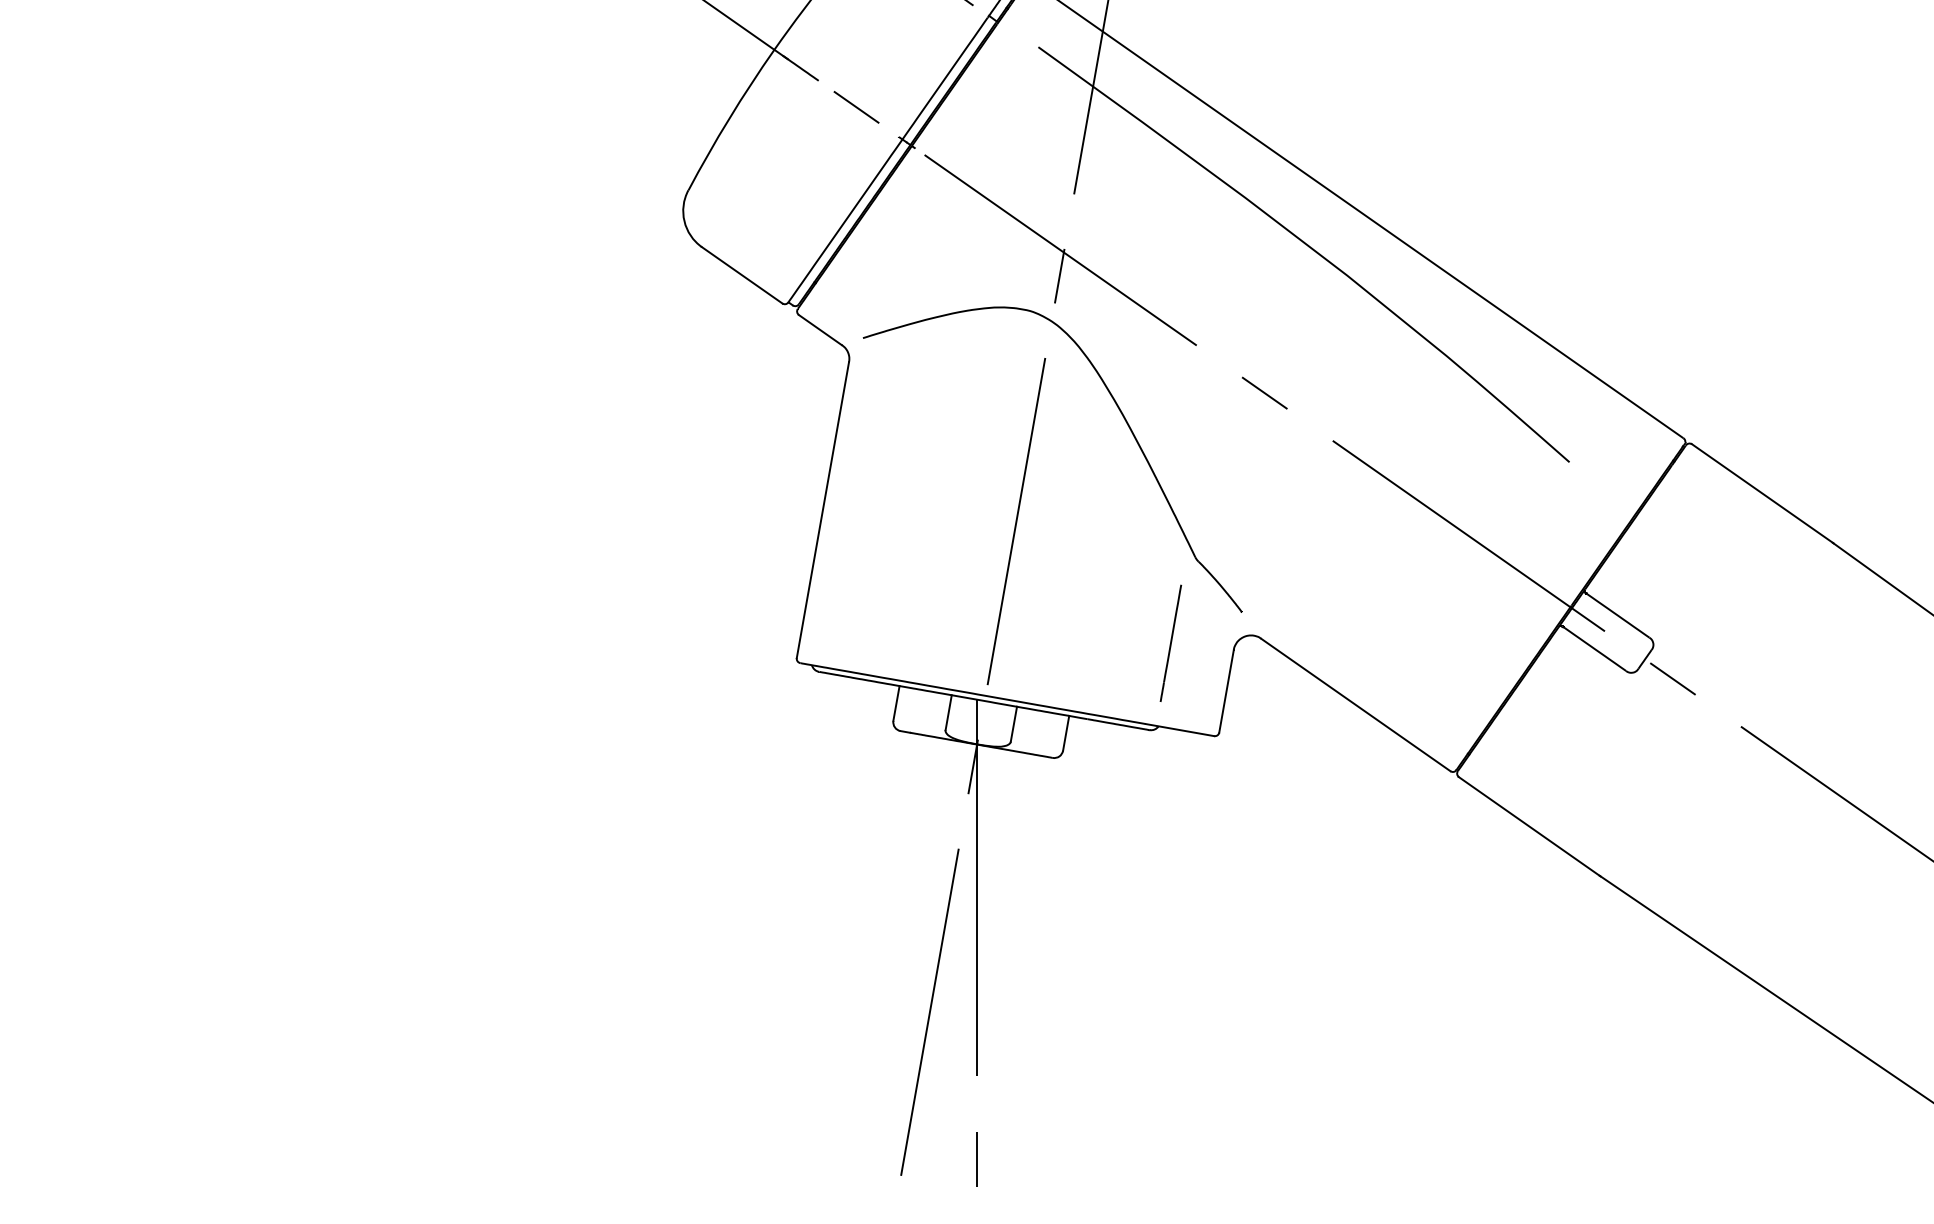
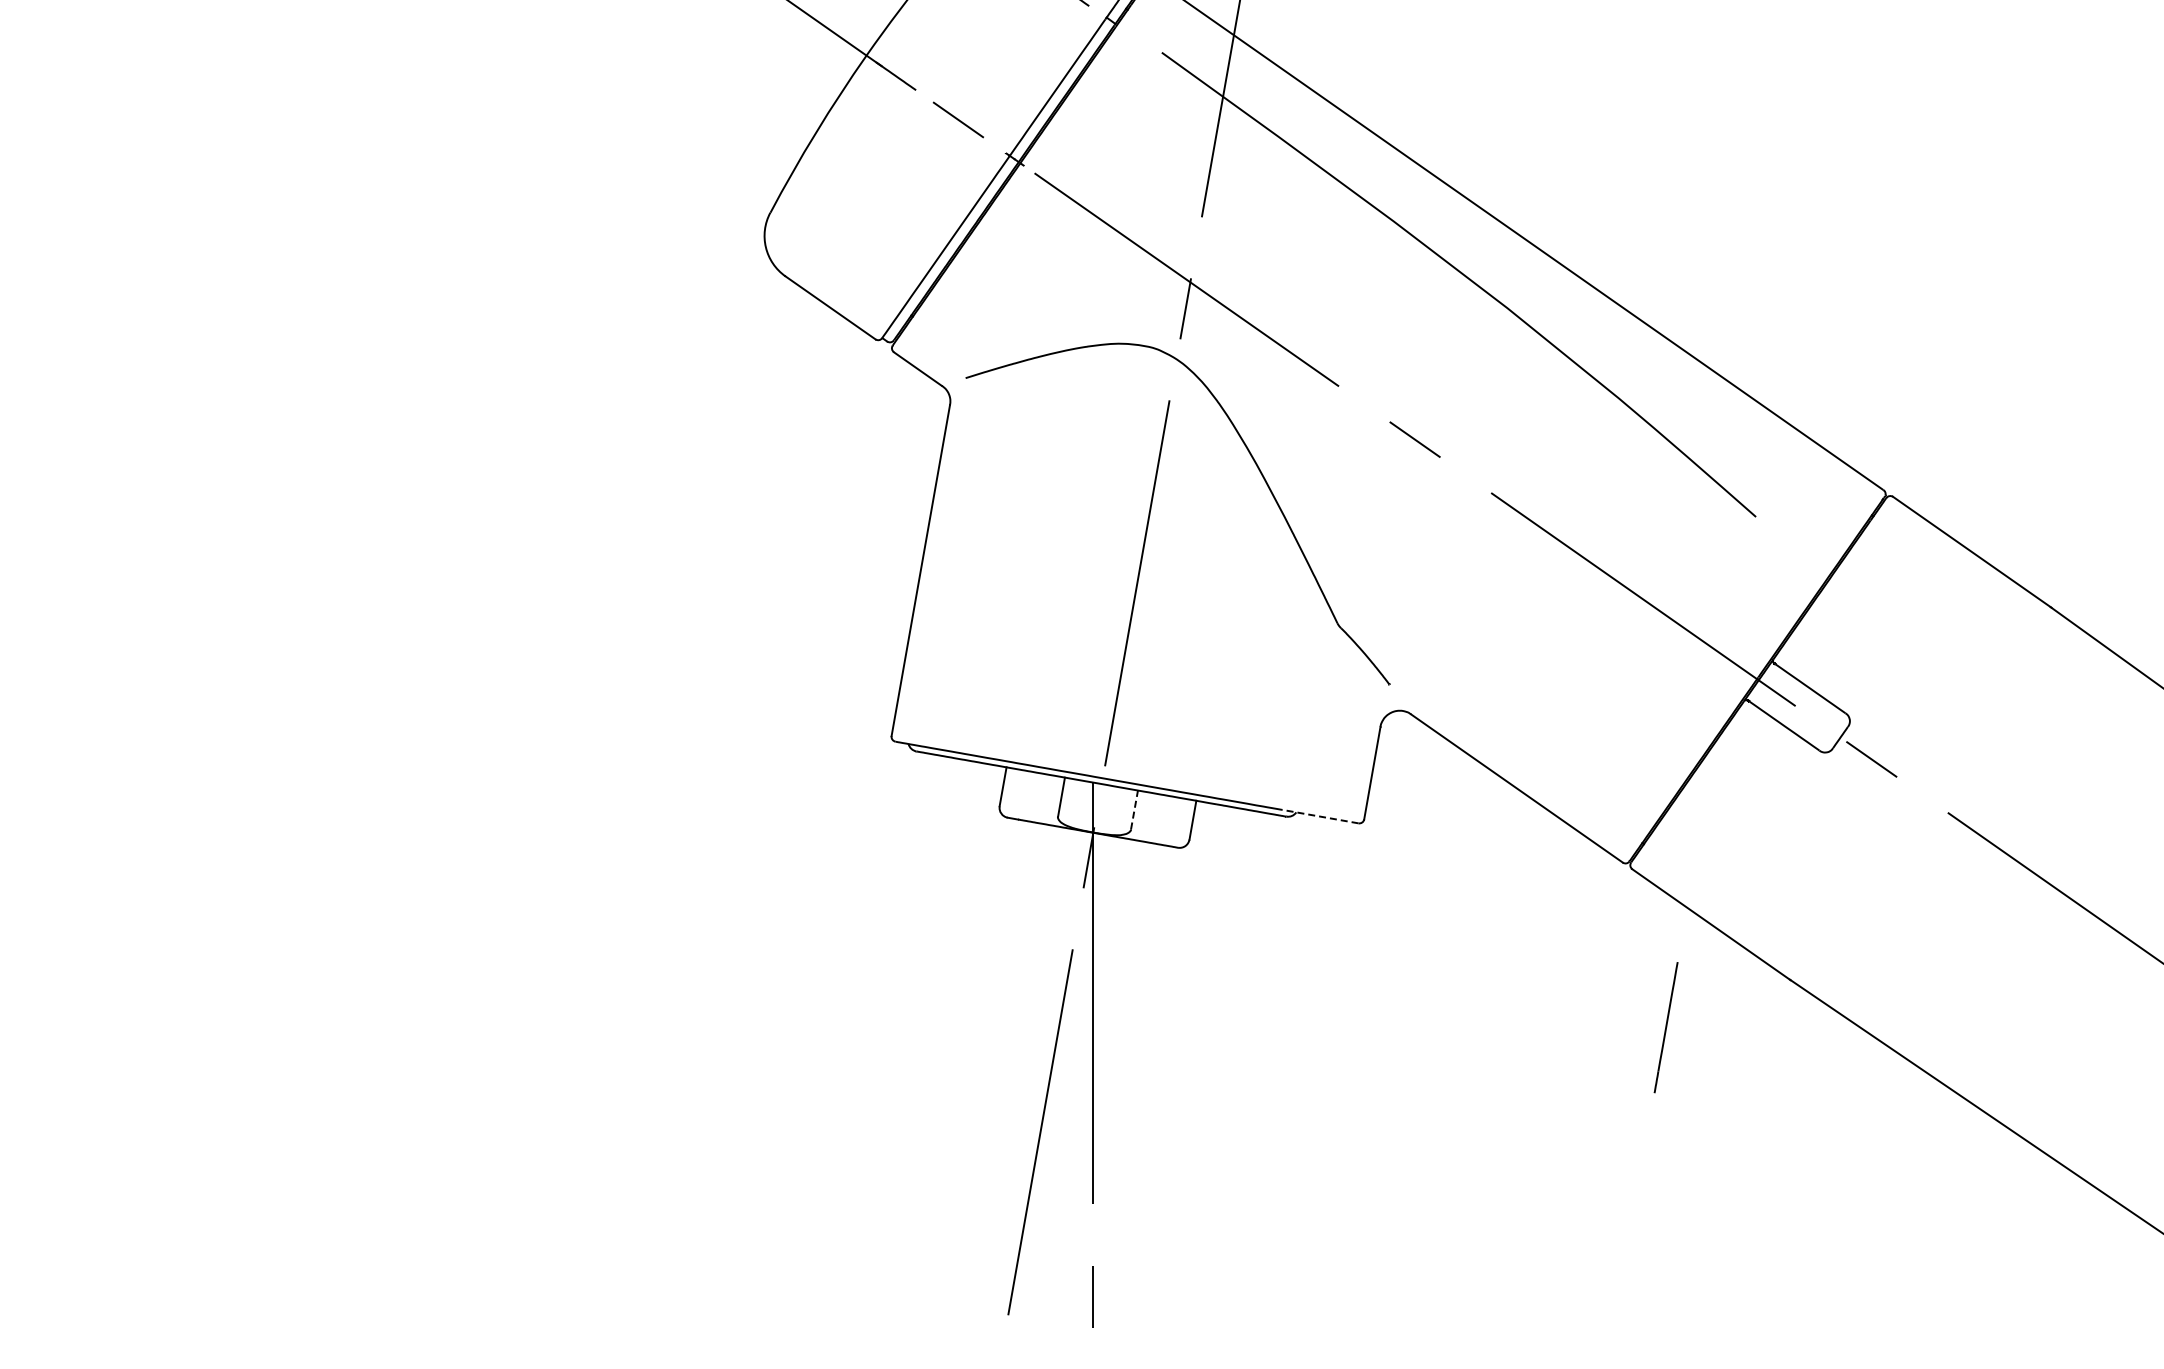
line: (1170, 643) -> (1665, 1027), moved
line: (1013, 723) -> (1134, 809), solid -> dashed
line: (1180, 729) -> (1320, 816), solid -> dashed

